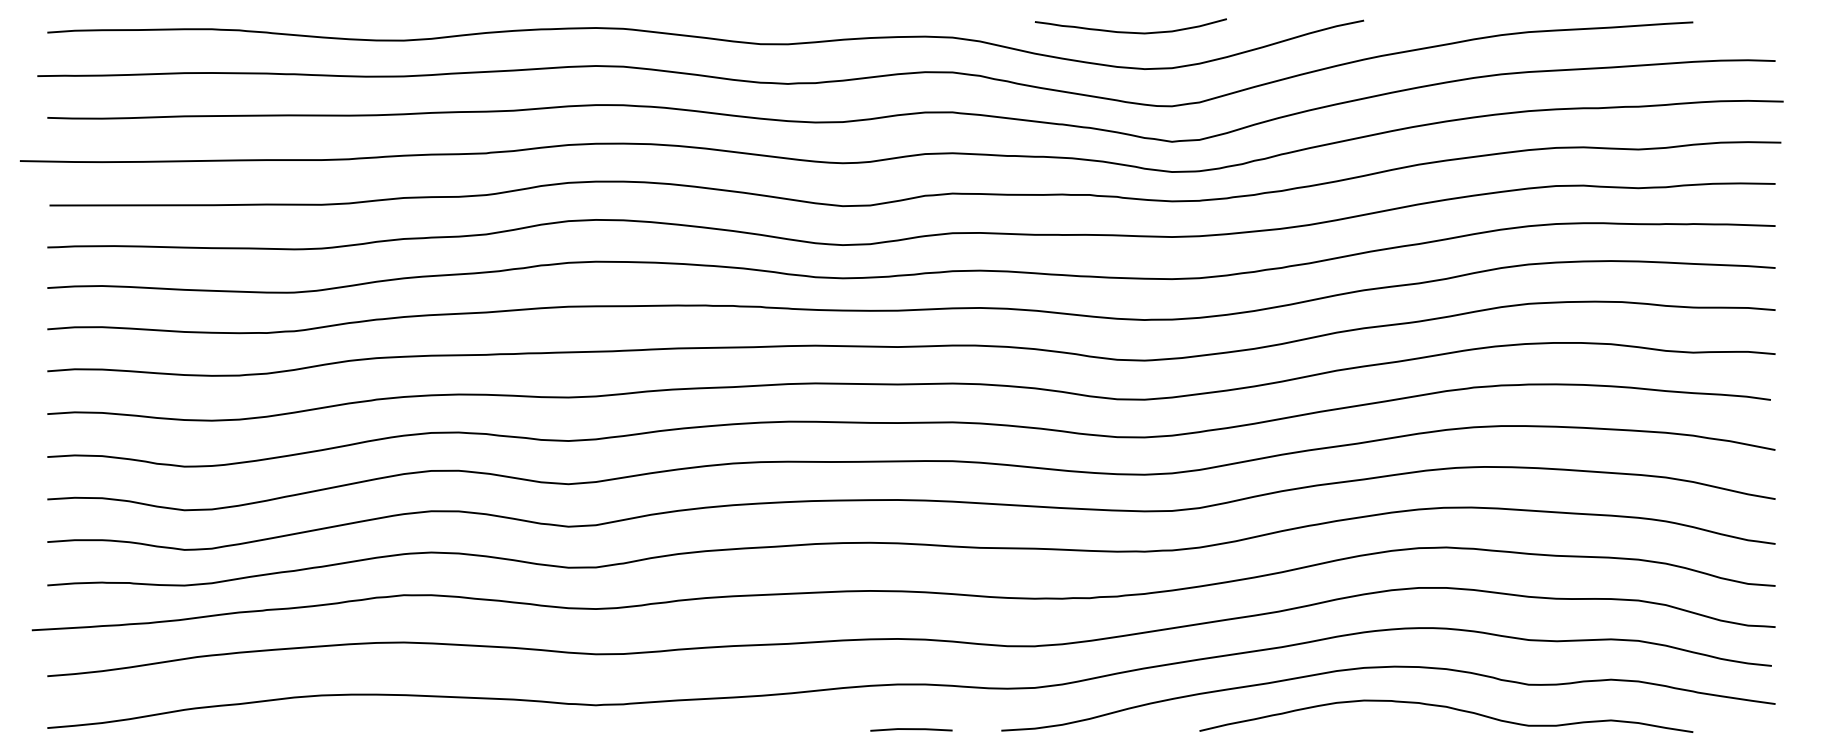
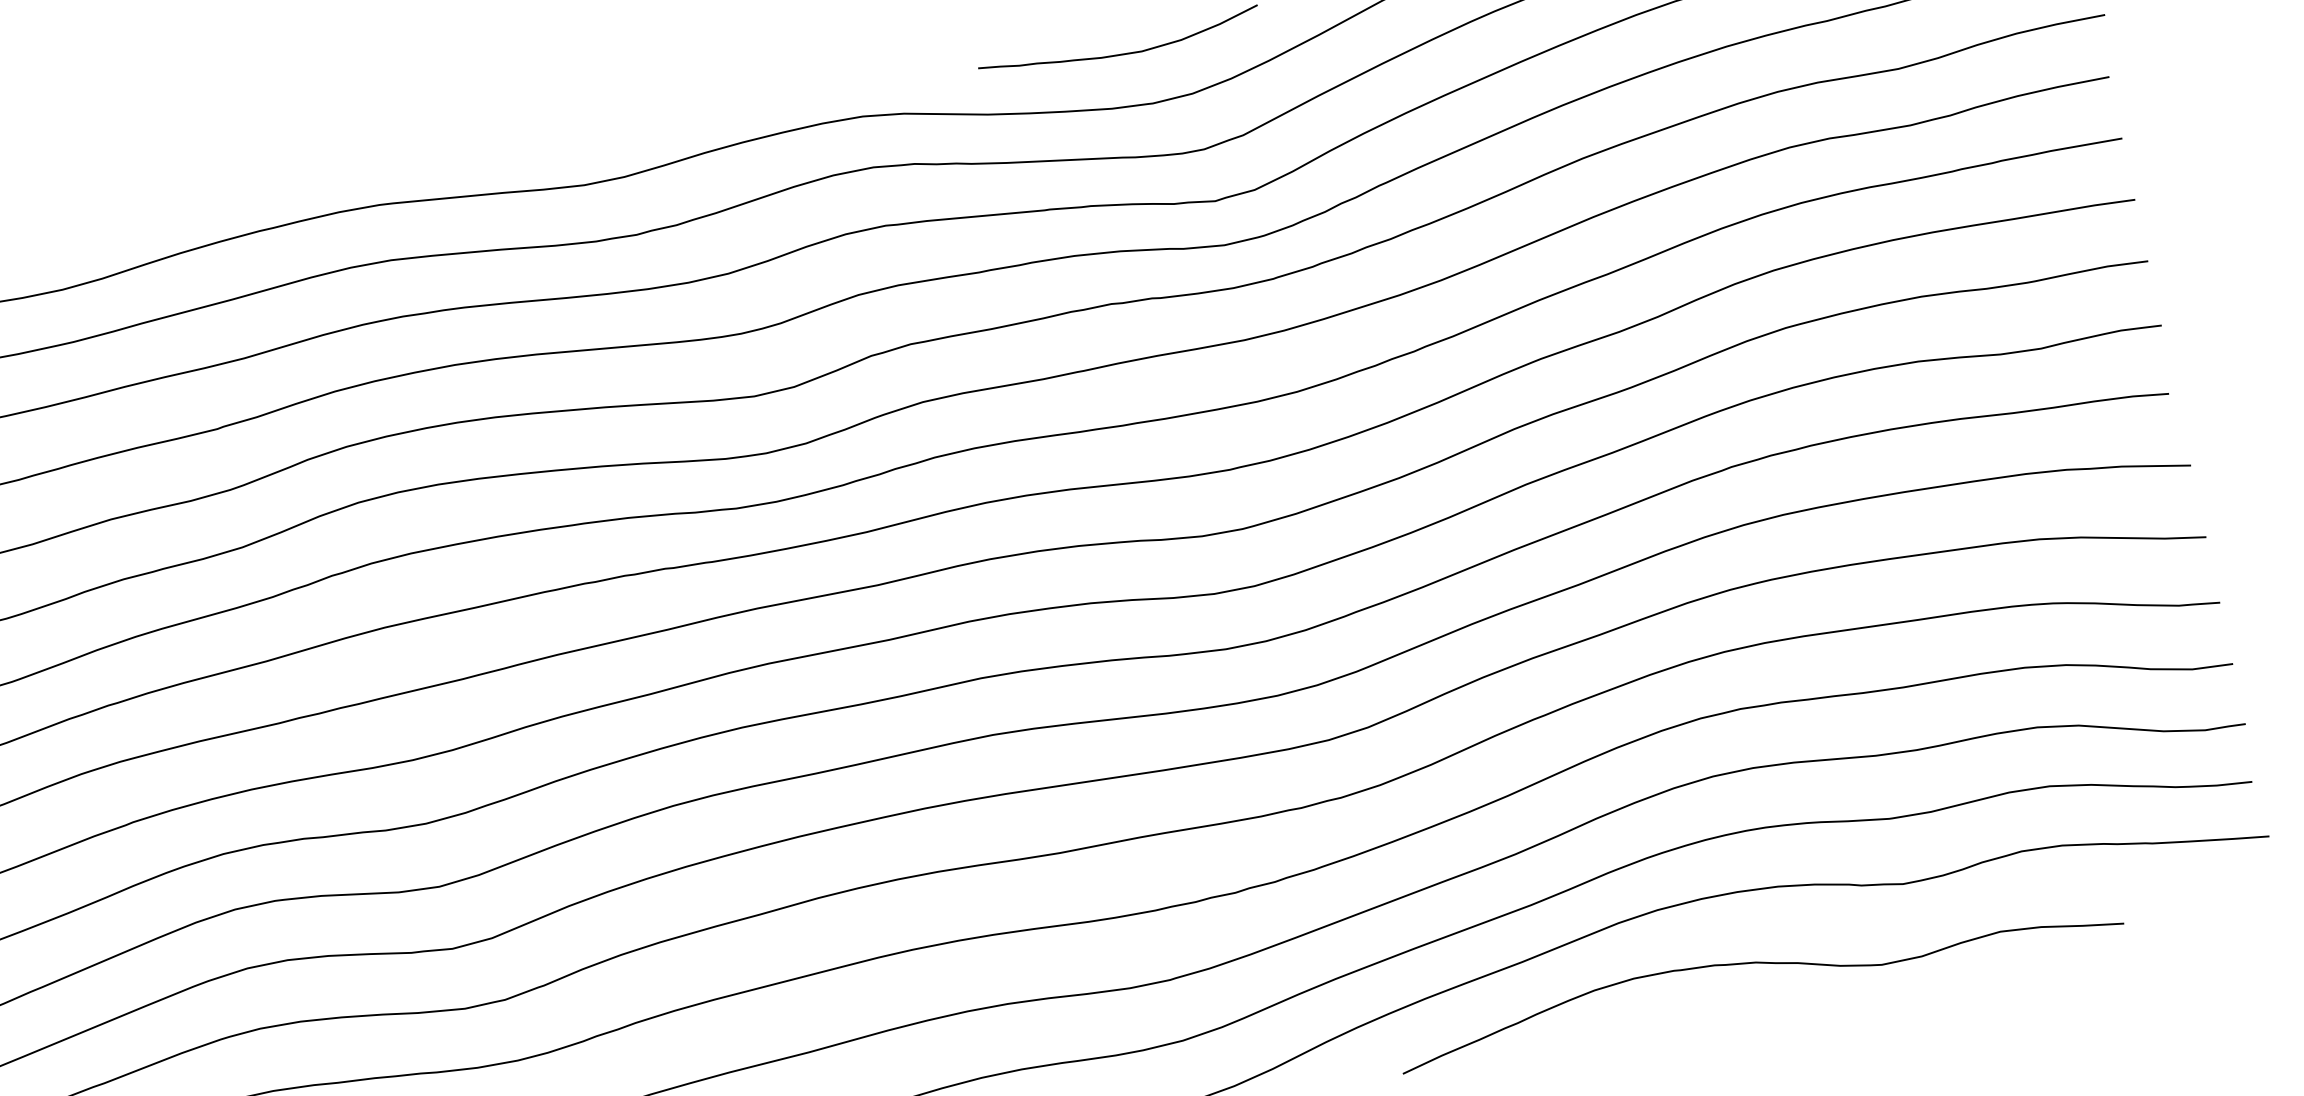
curve: (1448, 708) -> (1759, 964), moved

